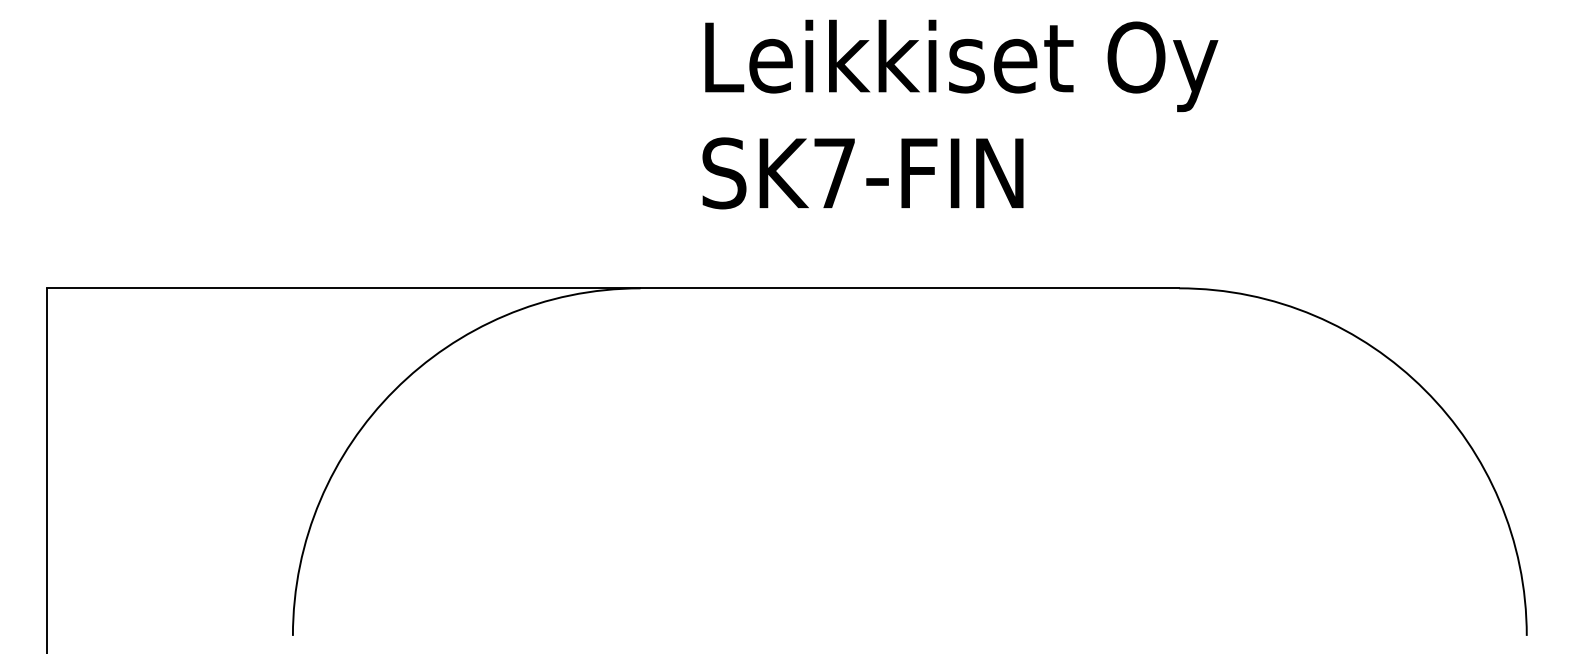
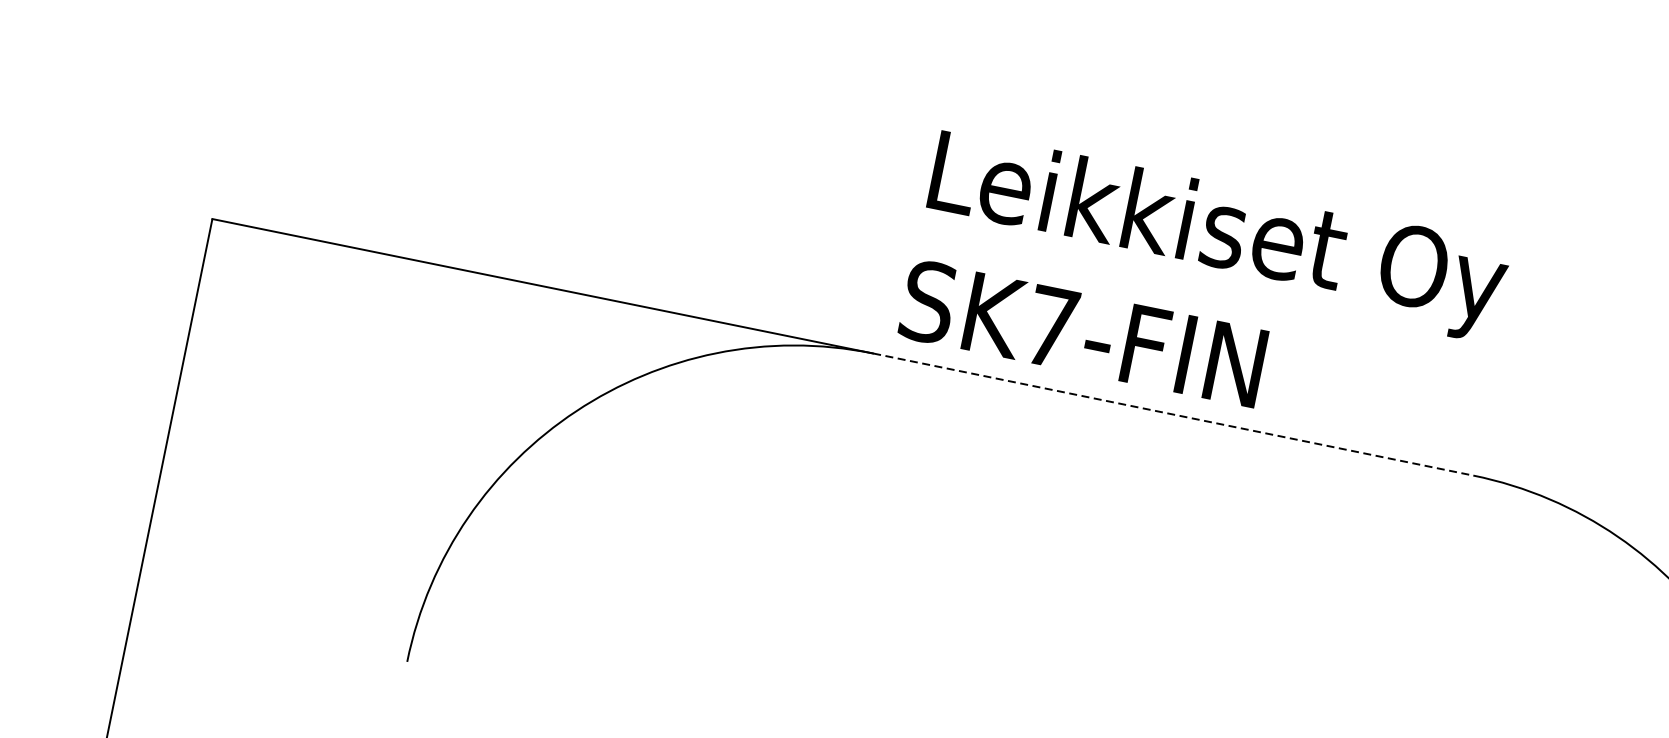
text: (960, 114) -> (1205, 290), moved
line: (910, 288) -> (1173, 414), solid -> dashed

